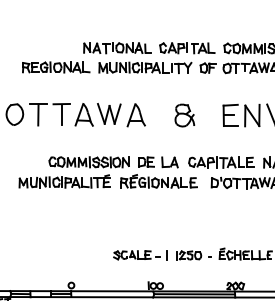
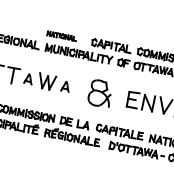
part: (117, 48) -> (61, 36), size x0.6
part: (83, 114) -> (28, 78), size x0.6
part: (135, 115) -> (65, 86), size x0.6
part: (184, 115) -> (100, 93), size x1.6

